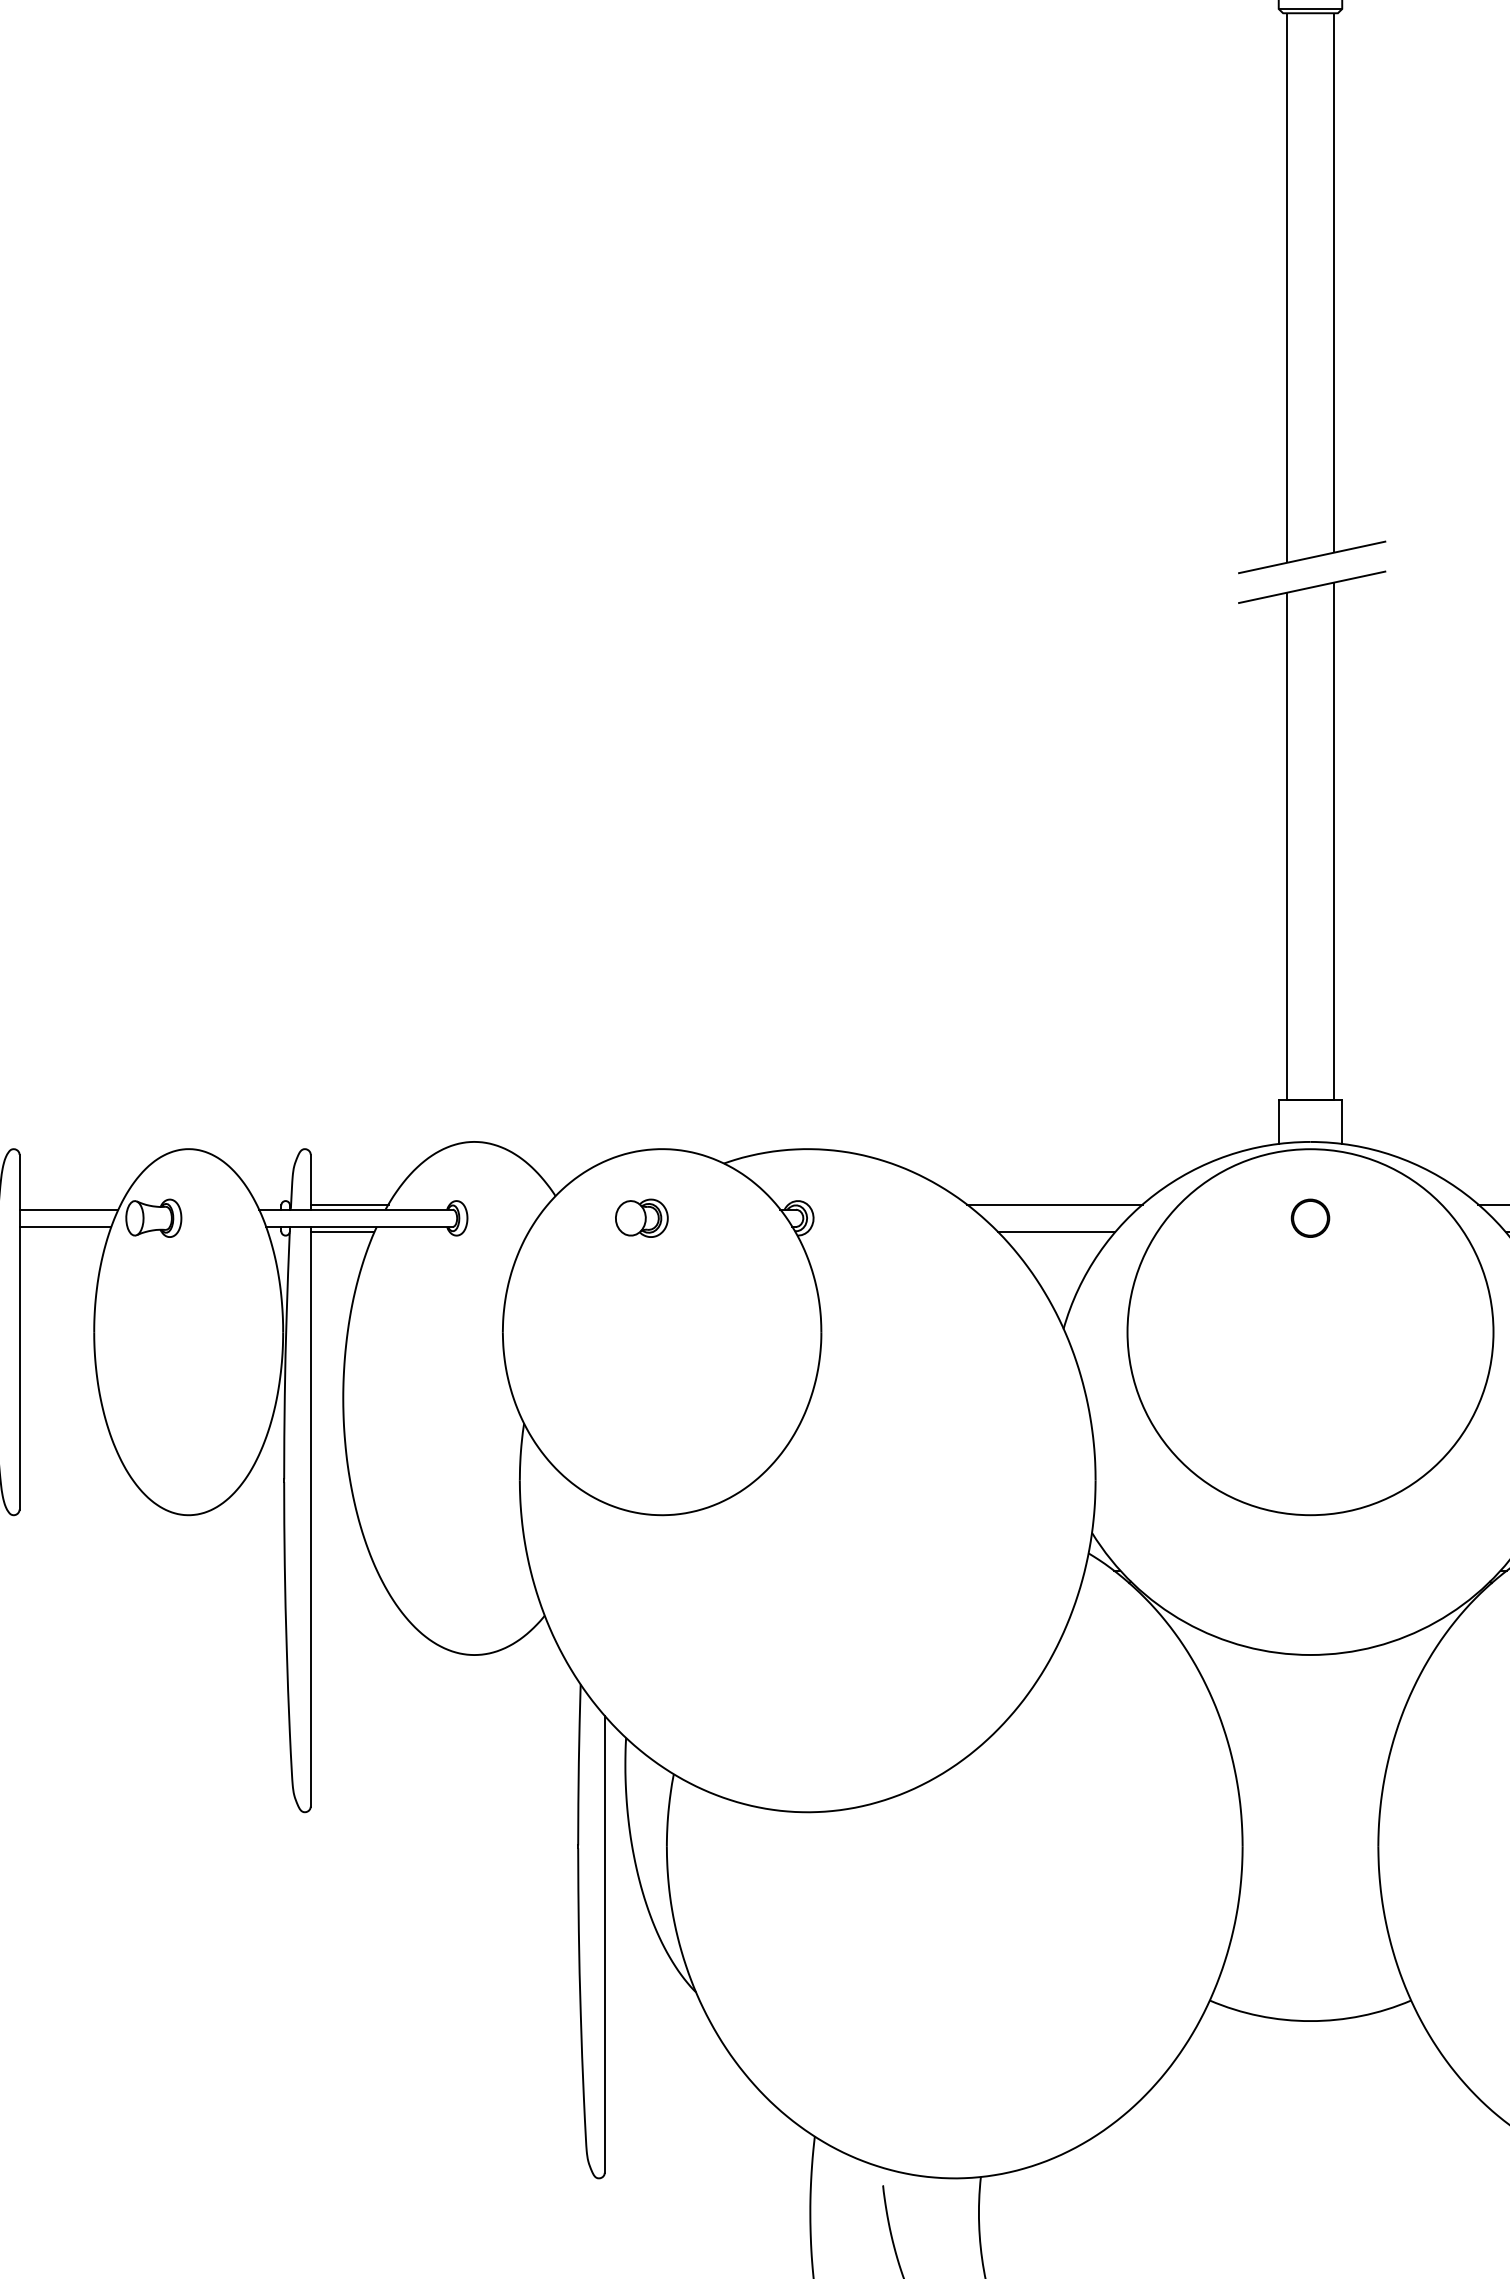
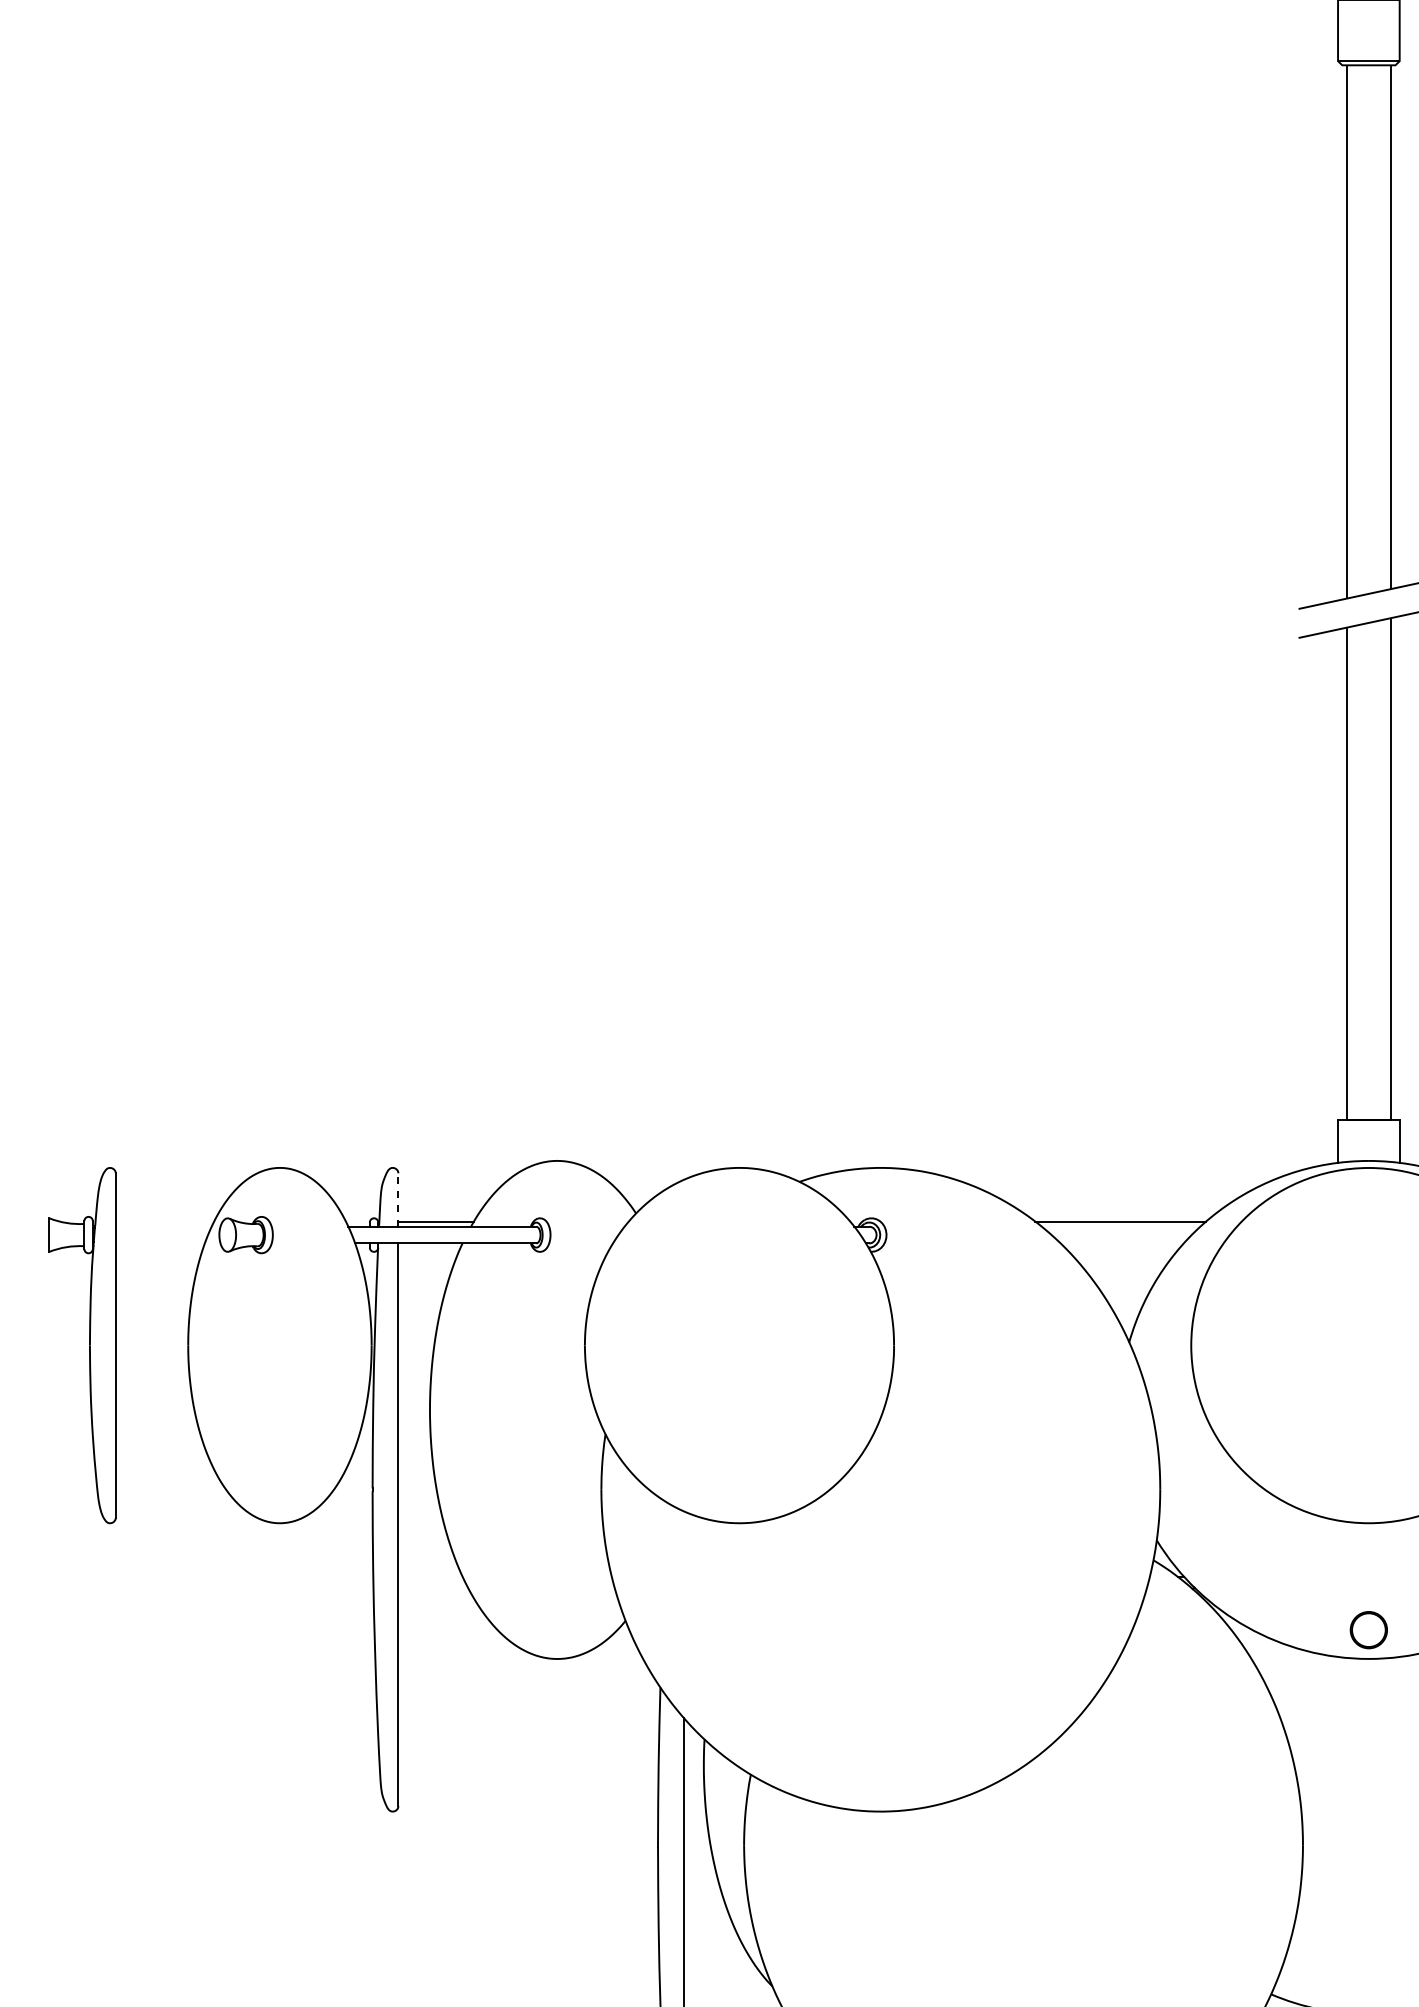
line: (310, 1181) -> (398, 1199), solid -> dashed
line: (68, 1209) -> (163, 1226), removed
part: (641, 1217) -> (719, 1234), removed
part: (1310, 1217) -> (1368, 1629), moved
line: (65, 1226) -> (160, 1243), removed
line: (342, 1232) -> (429, 1248), removed
line: (1056, 1232) -> (1122, 1248), removed

